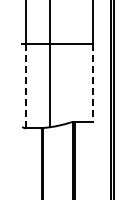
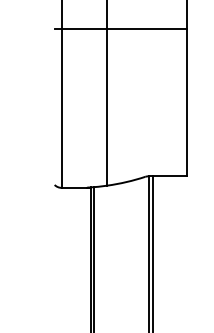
line: (92, 83) -> (186, 103), dashed -> solid
line: (26, 86) -> (62, 109), dashed -> solid

